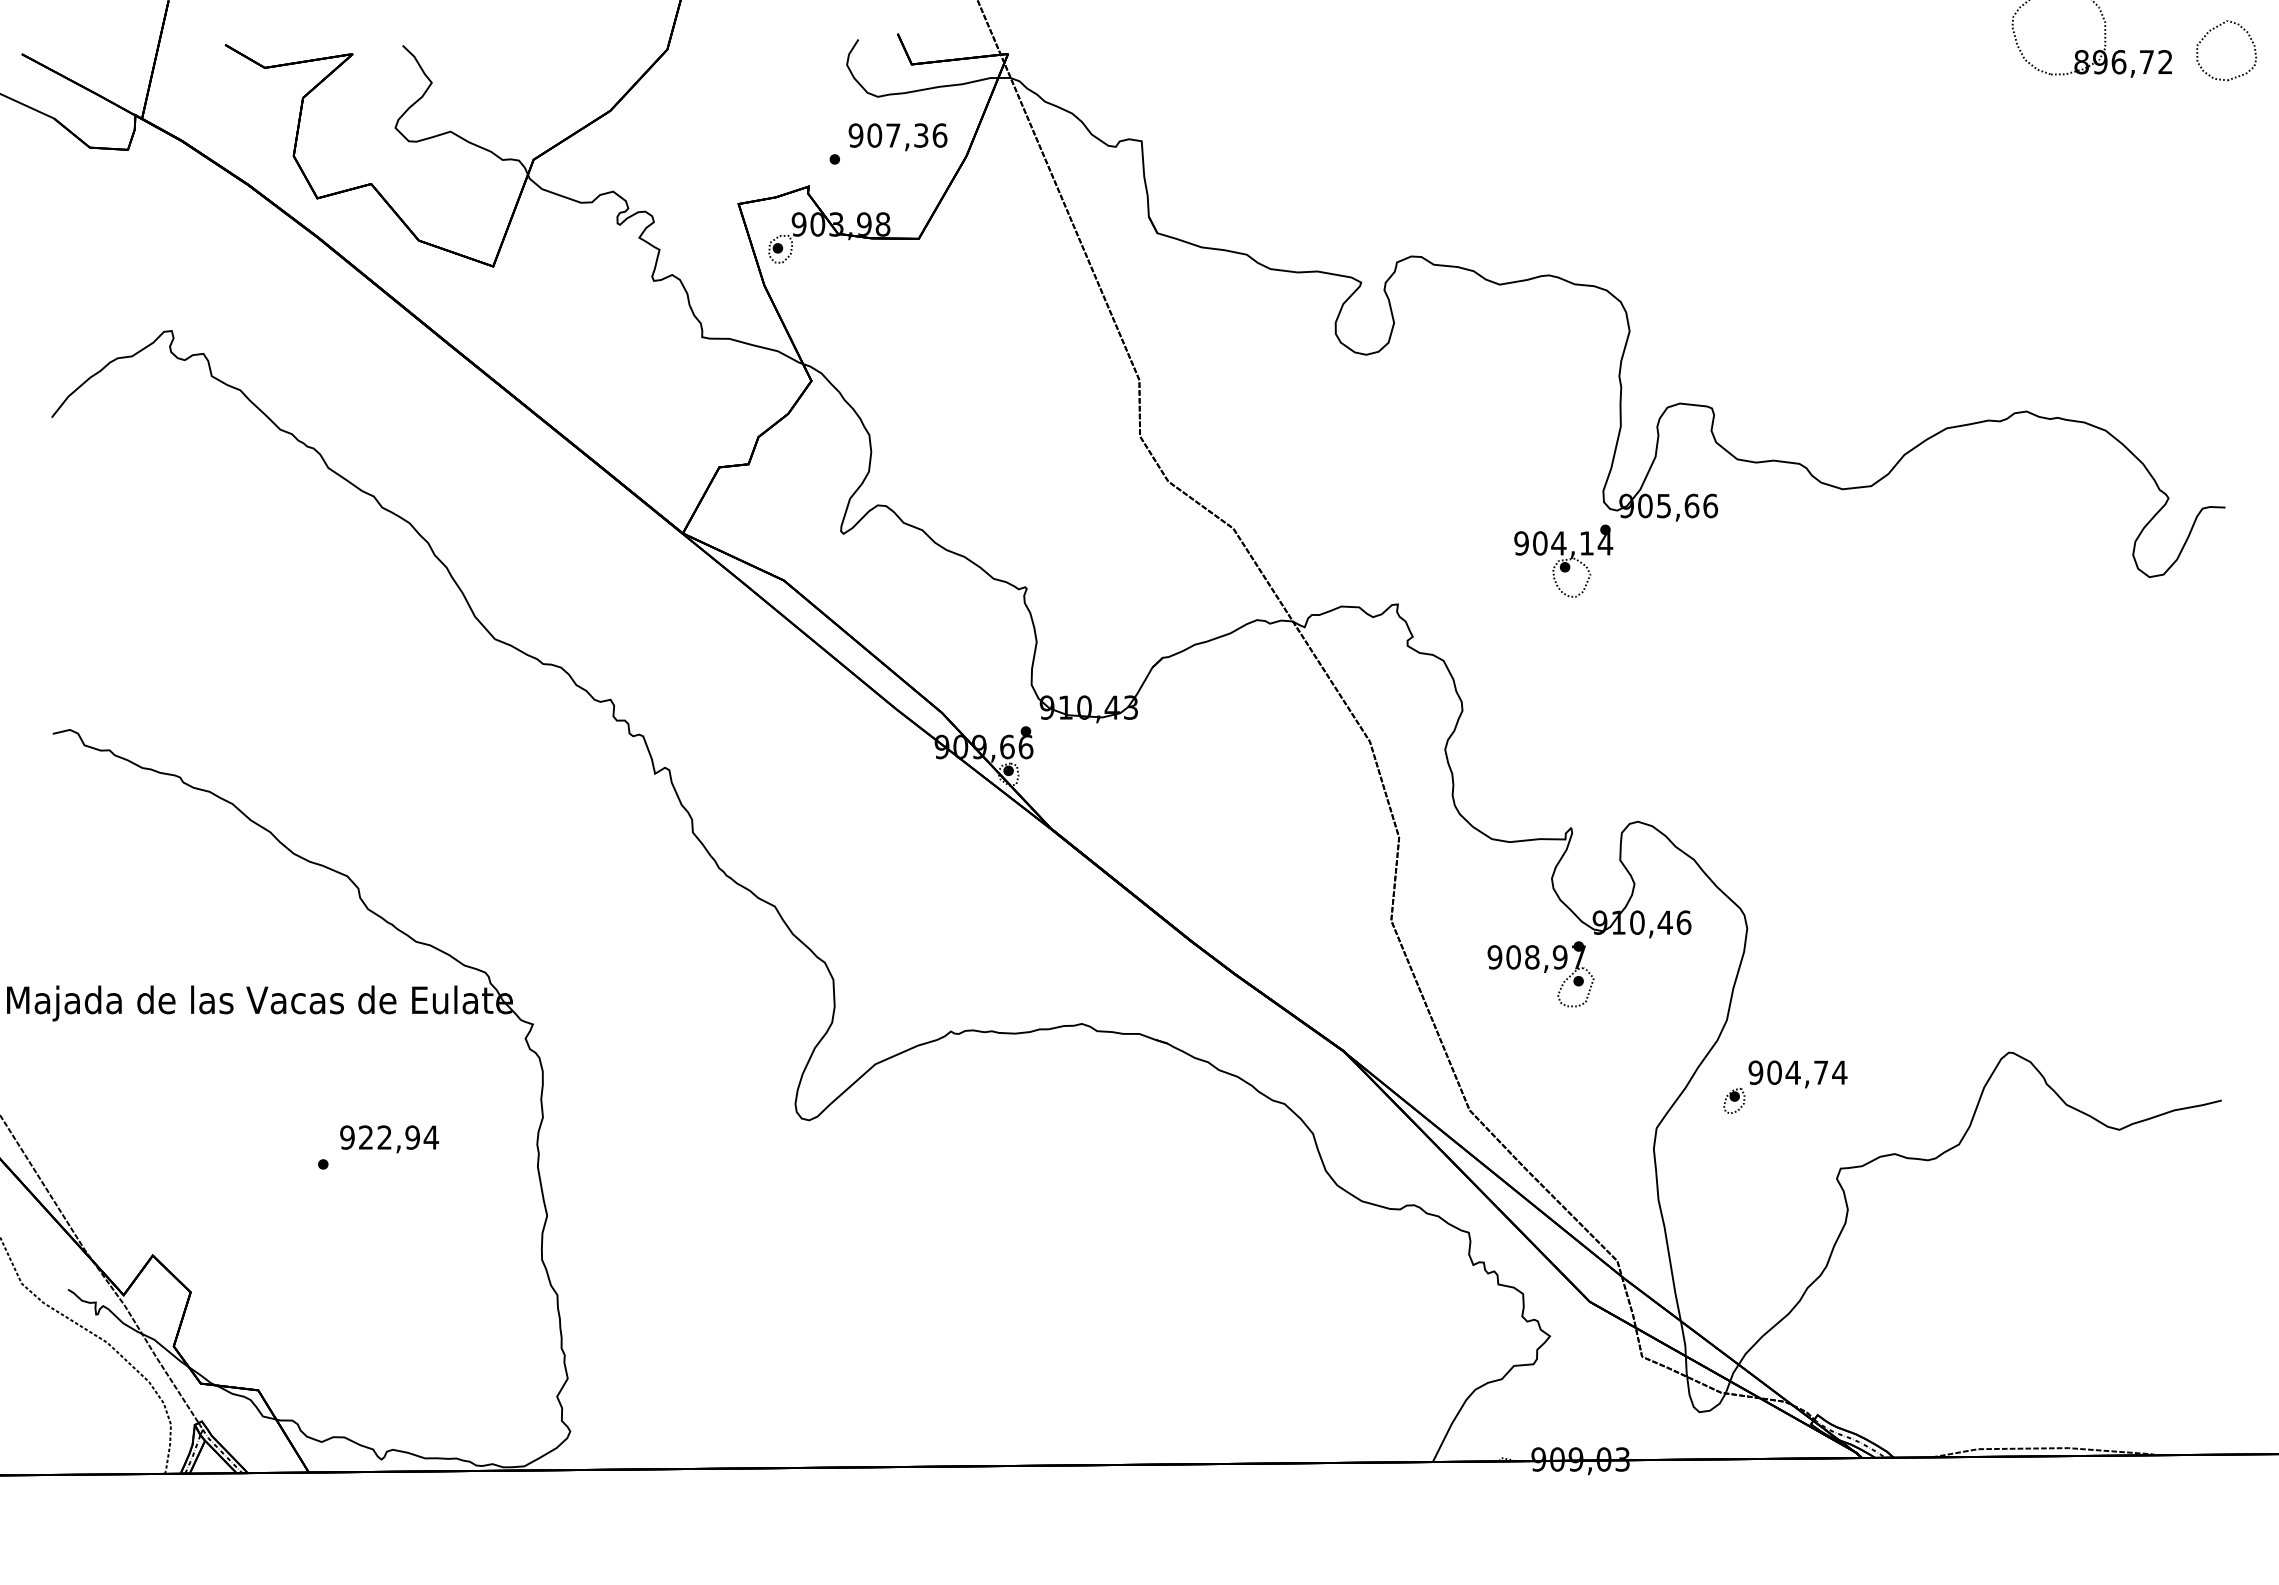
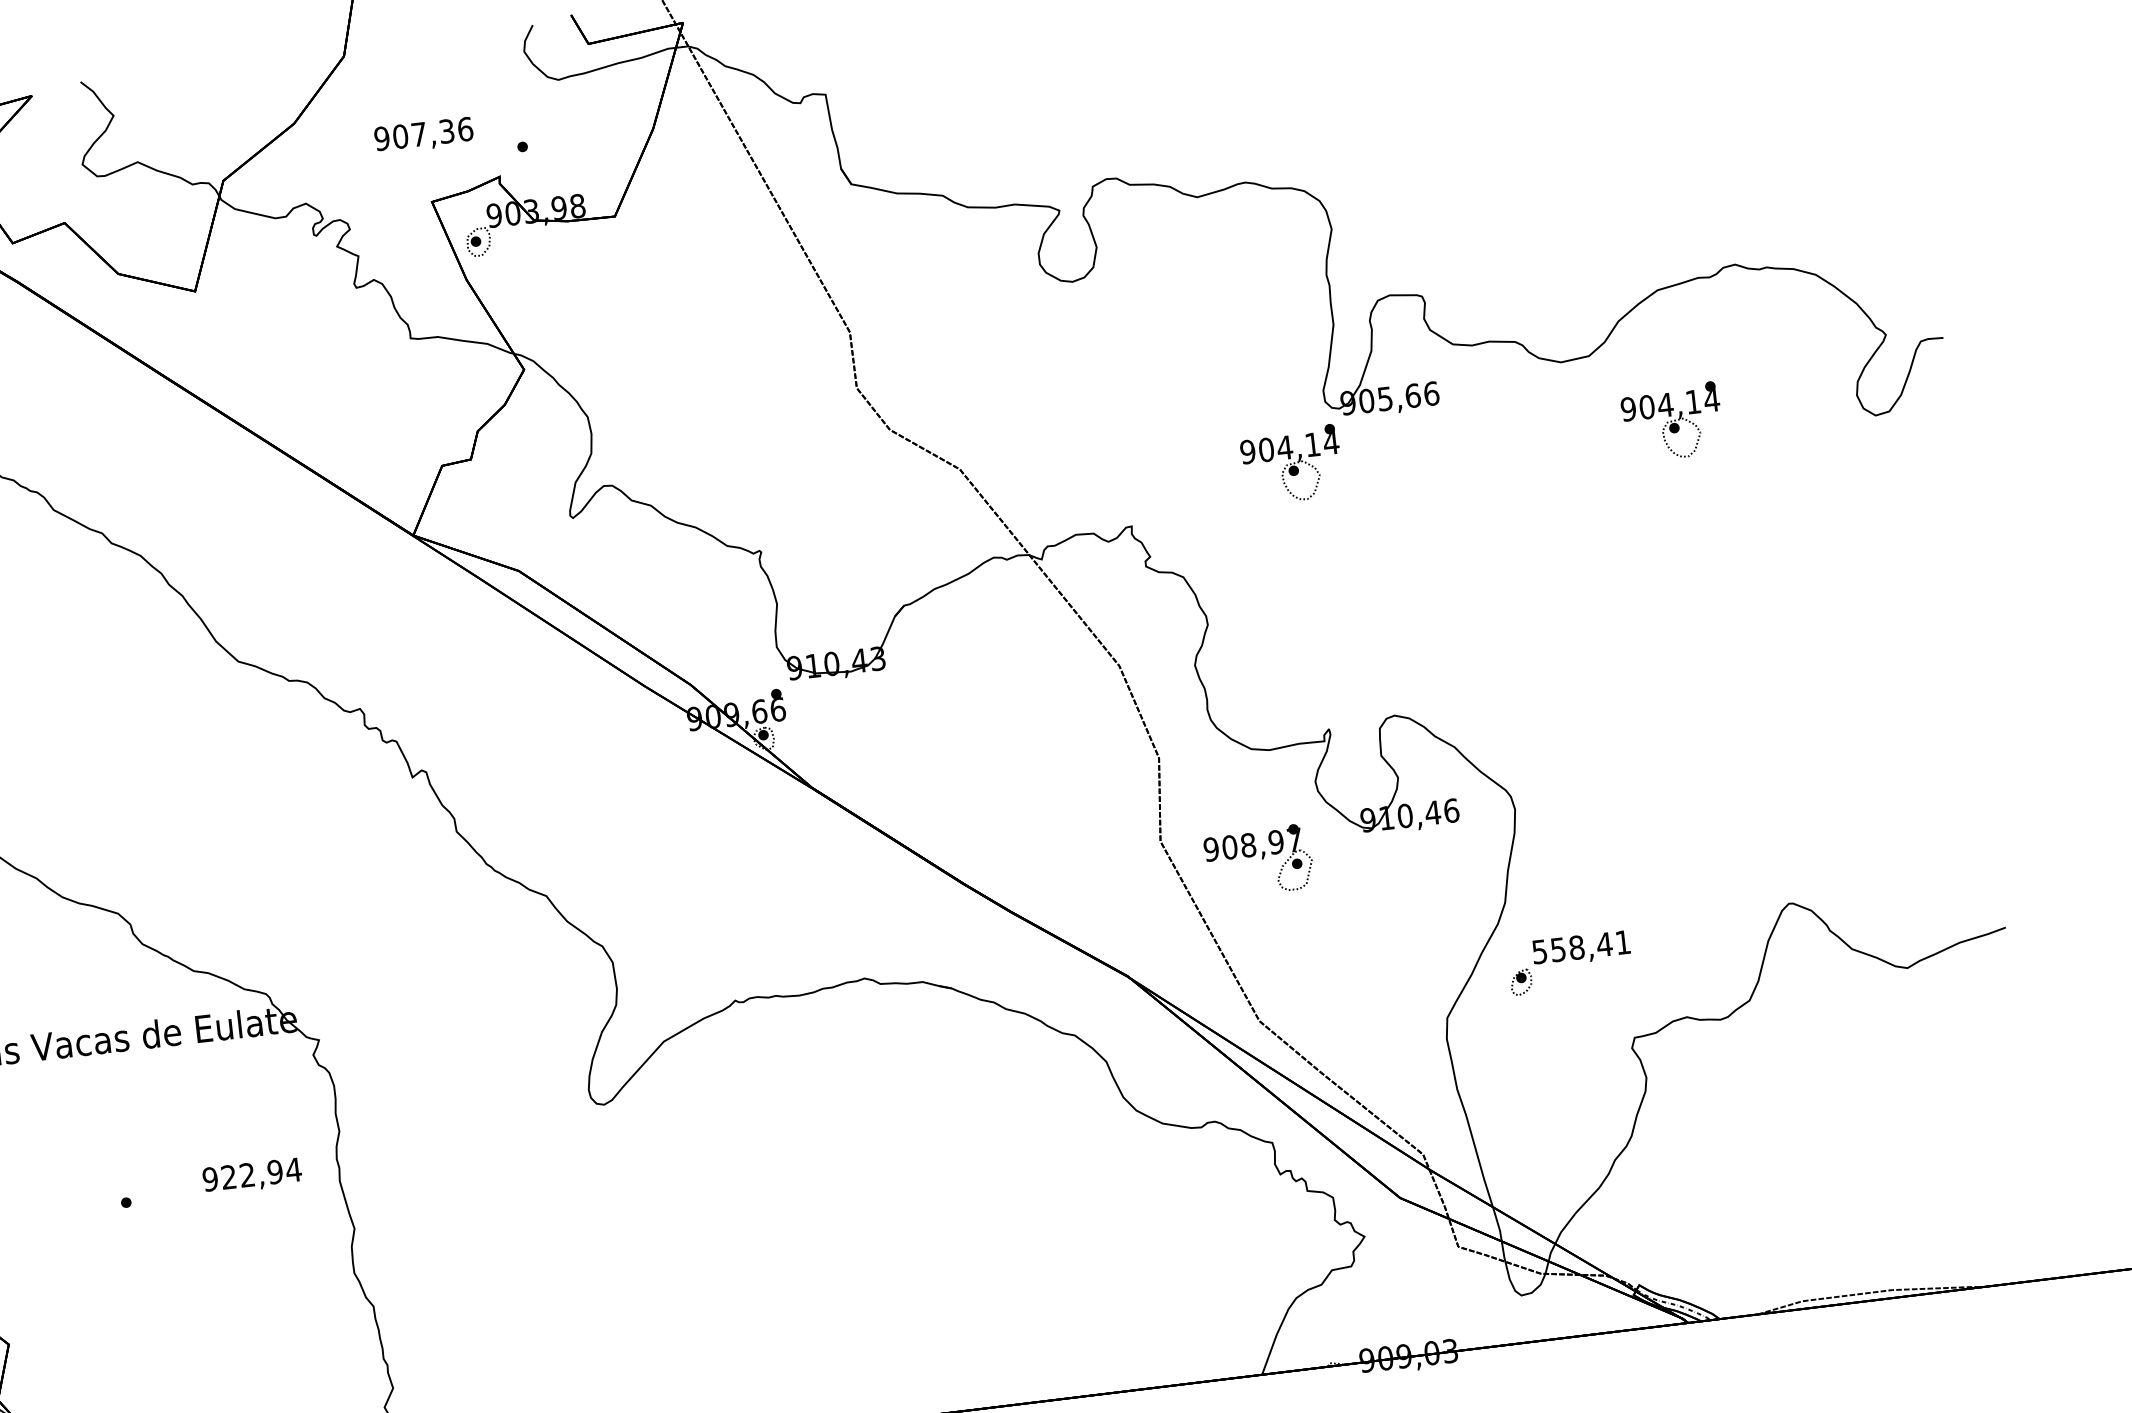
text: (897, 137) -> (423, 135), moved
part: (1946, 560) -> (1672, 421), added
part: (1540, 974) -> (1258, 861), moved
text: (1797, 1072) -> (1581, 947), 904,74 -> 558,41
text: (389, 1139) -> (252, 1176), moved

